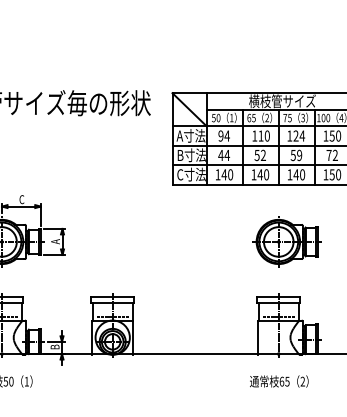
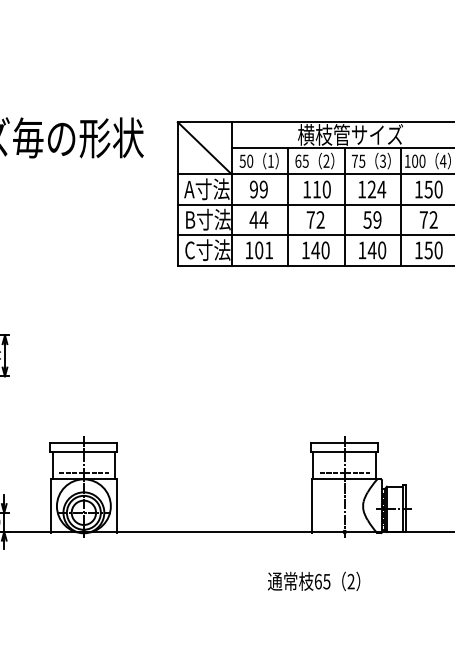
text: (226, 135) -> (262, 188), 94 -> 99
text: (256, 155) -> (309, 220), 52 -> 72
text: (227, 174) -> (264, 249), 140 -> 101
part: (286, 241) -> (356, 355), removed
text: (279, 381) -> (314, 581), moved

